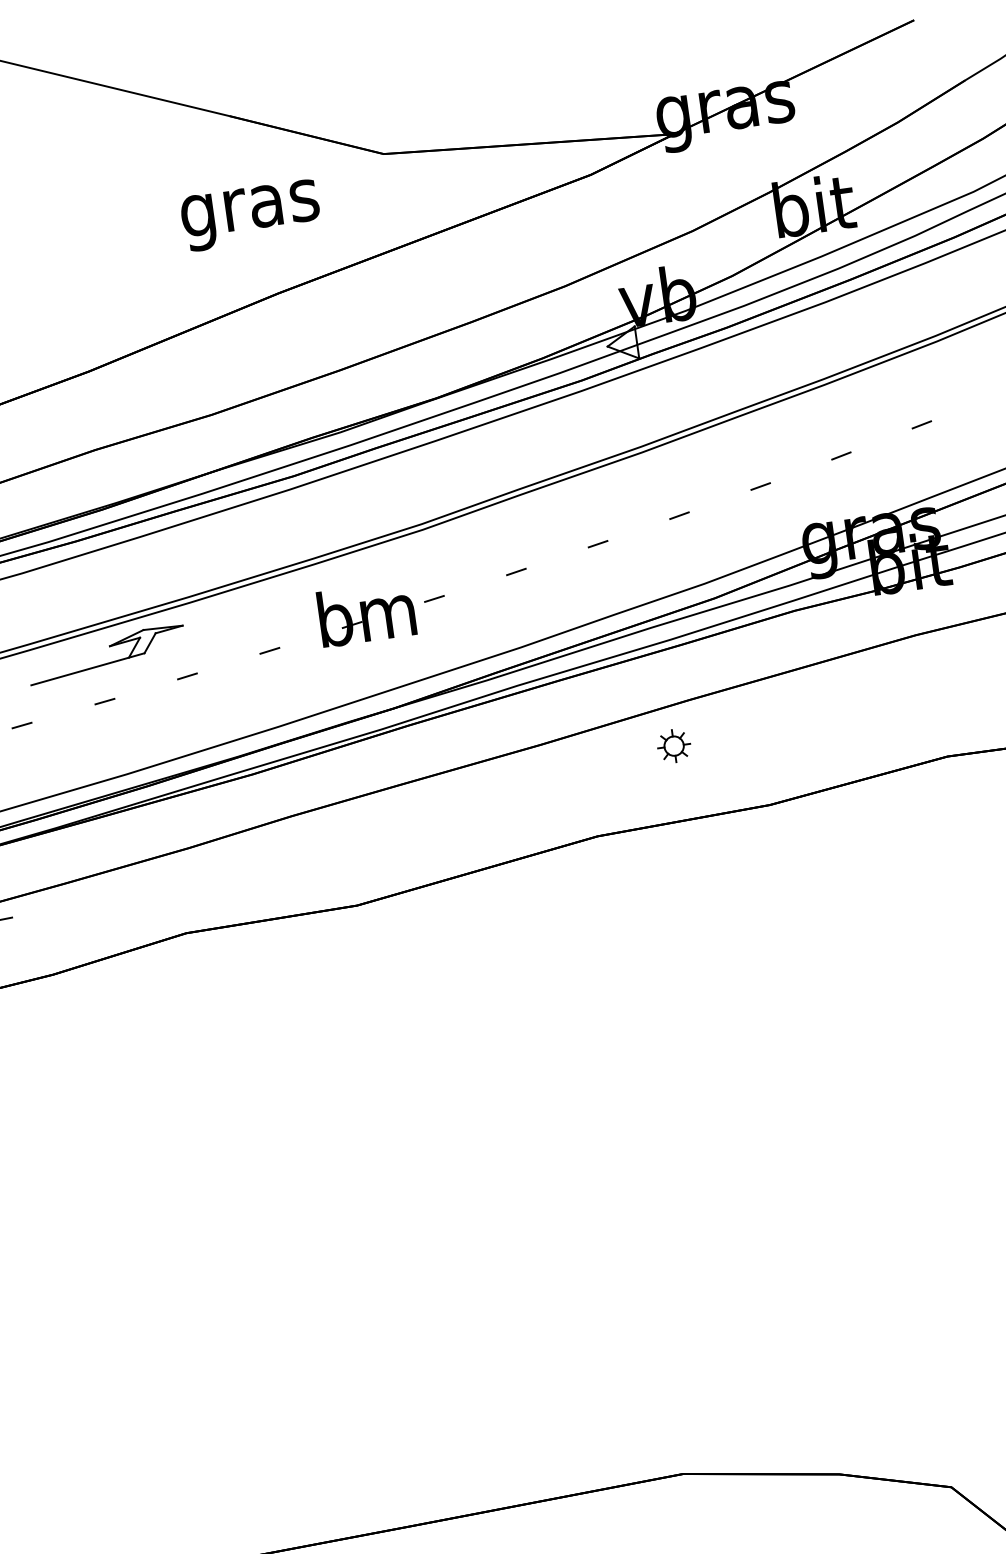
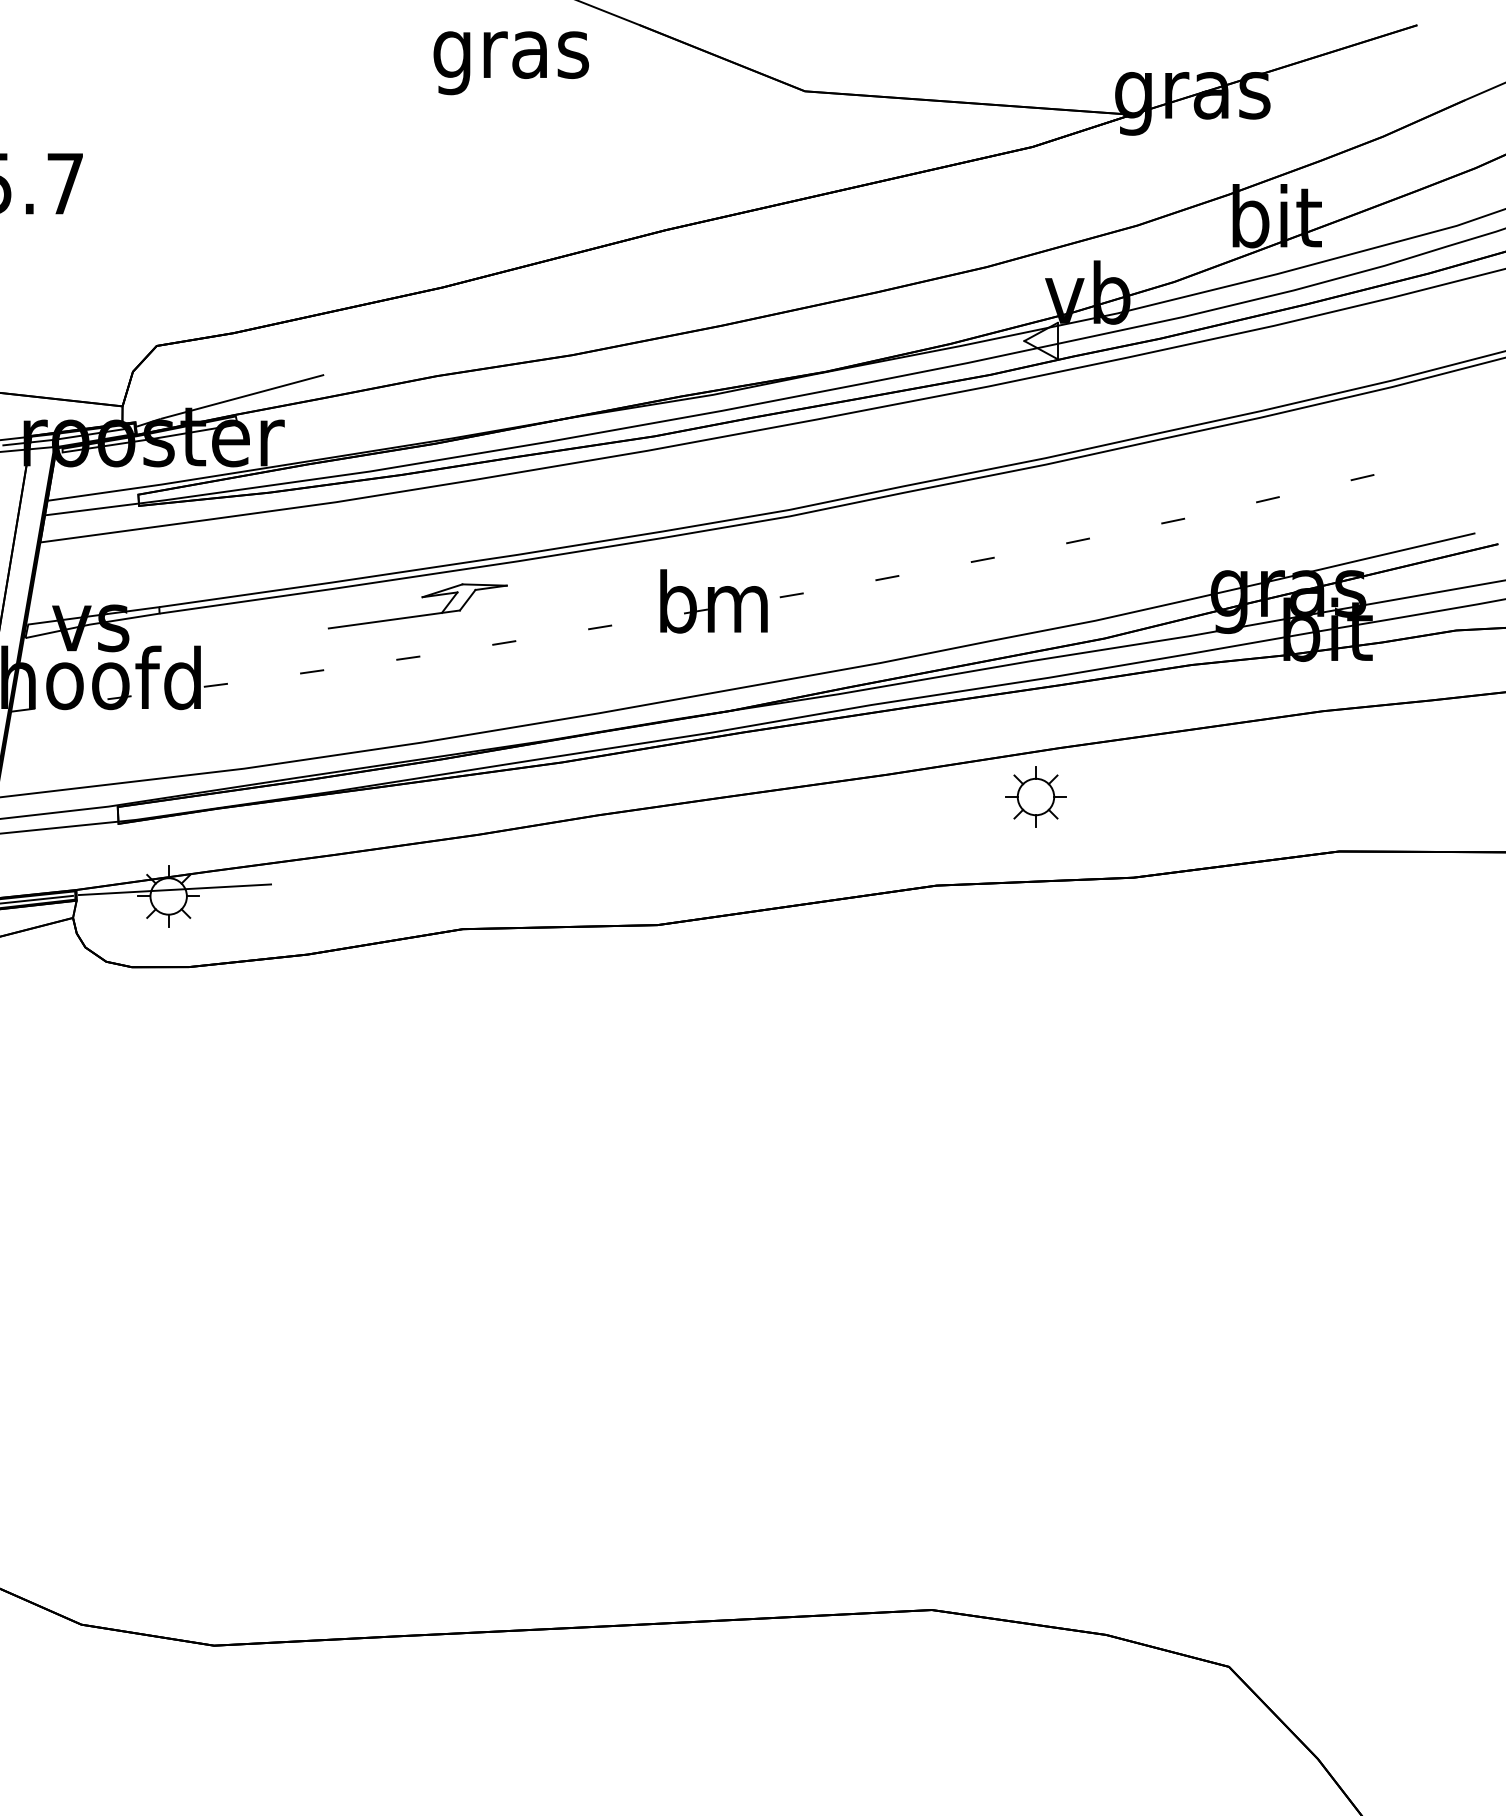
text: (250, 216) -> (510, 63), moved
part: (673, 745) -> (1035, 796), size x1.67

